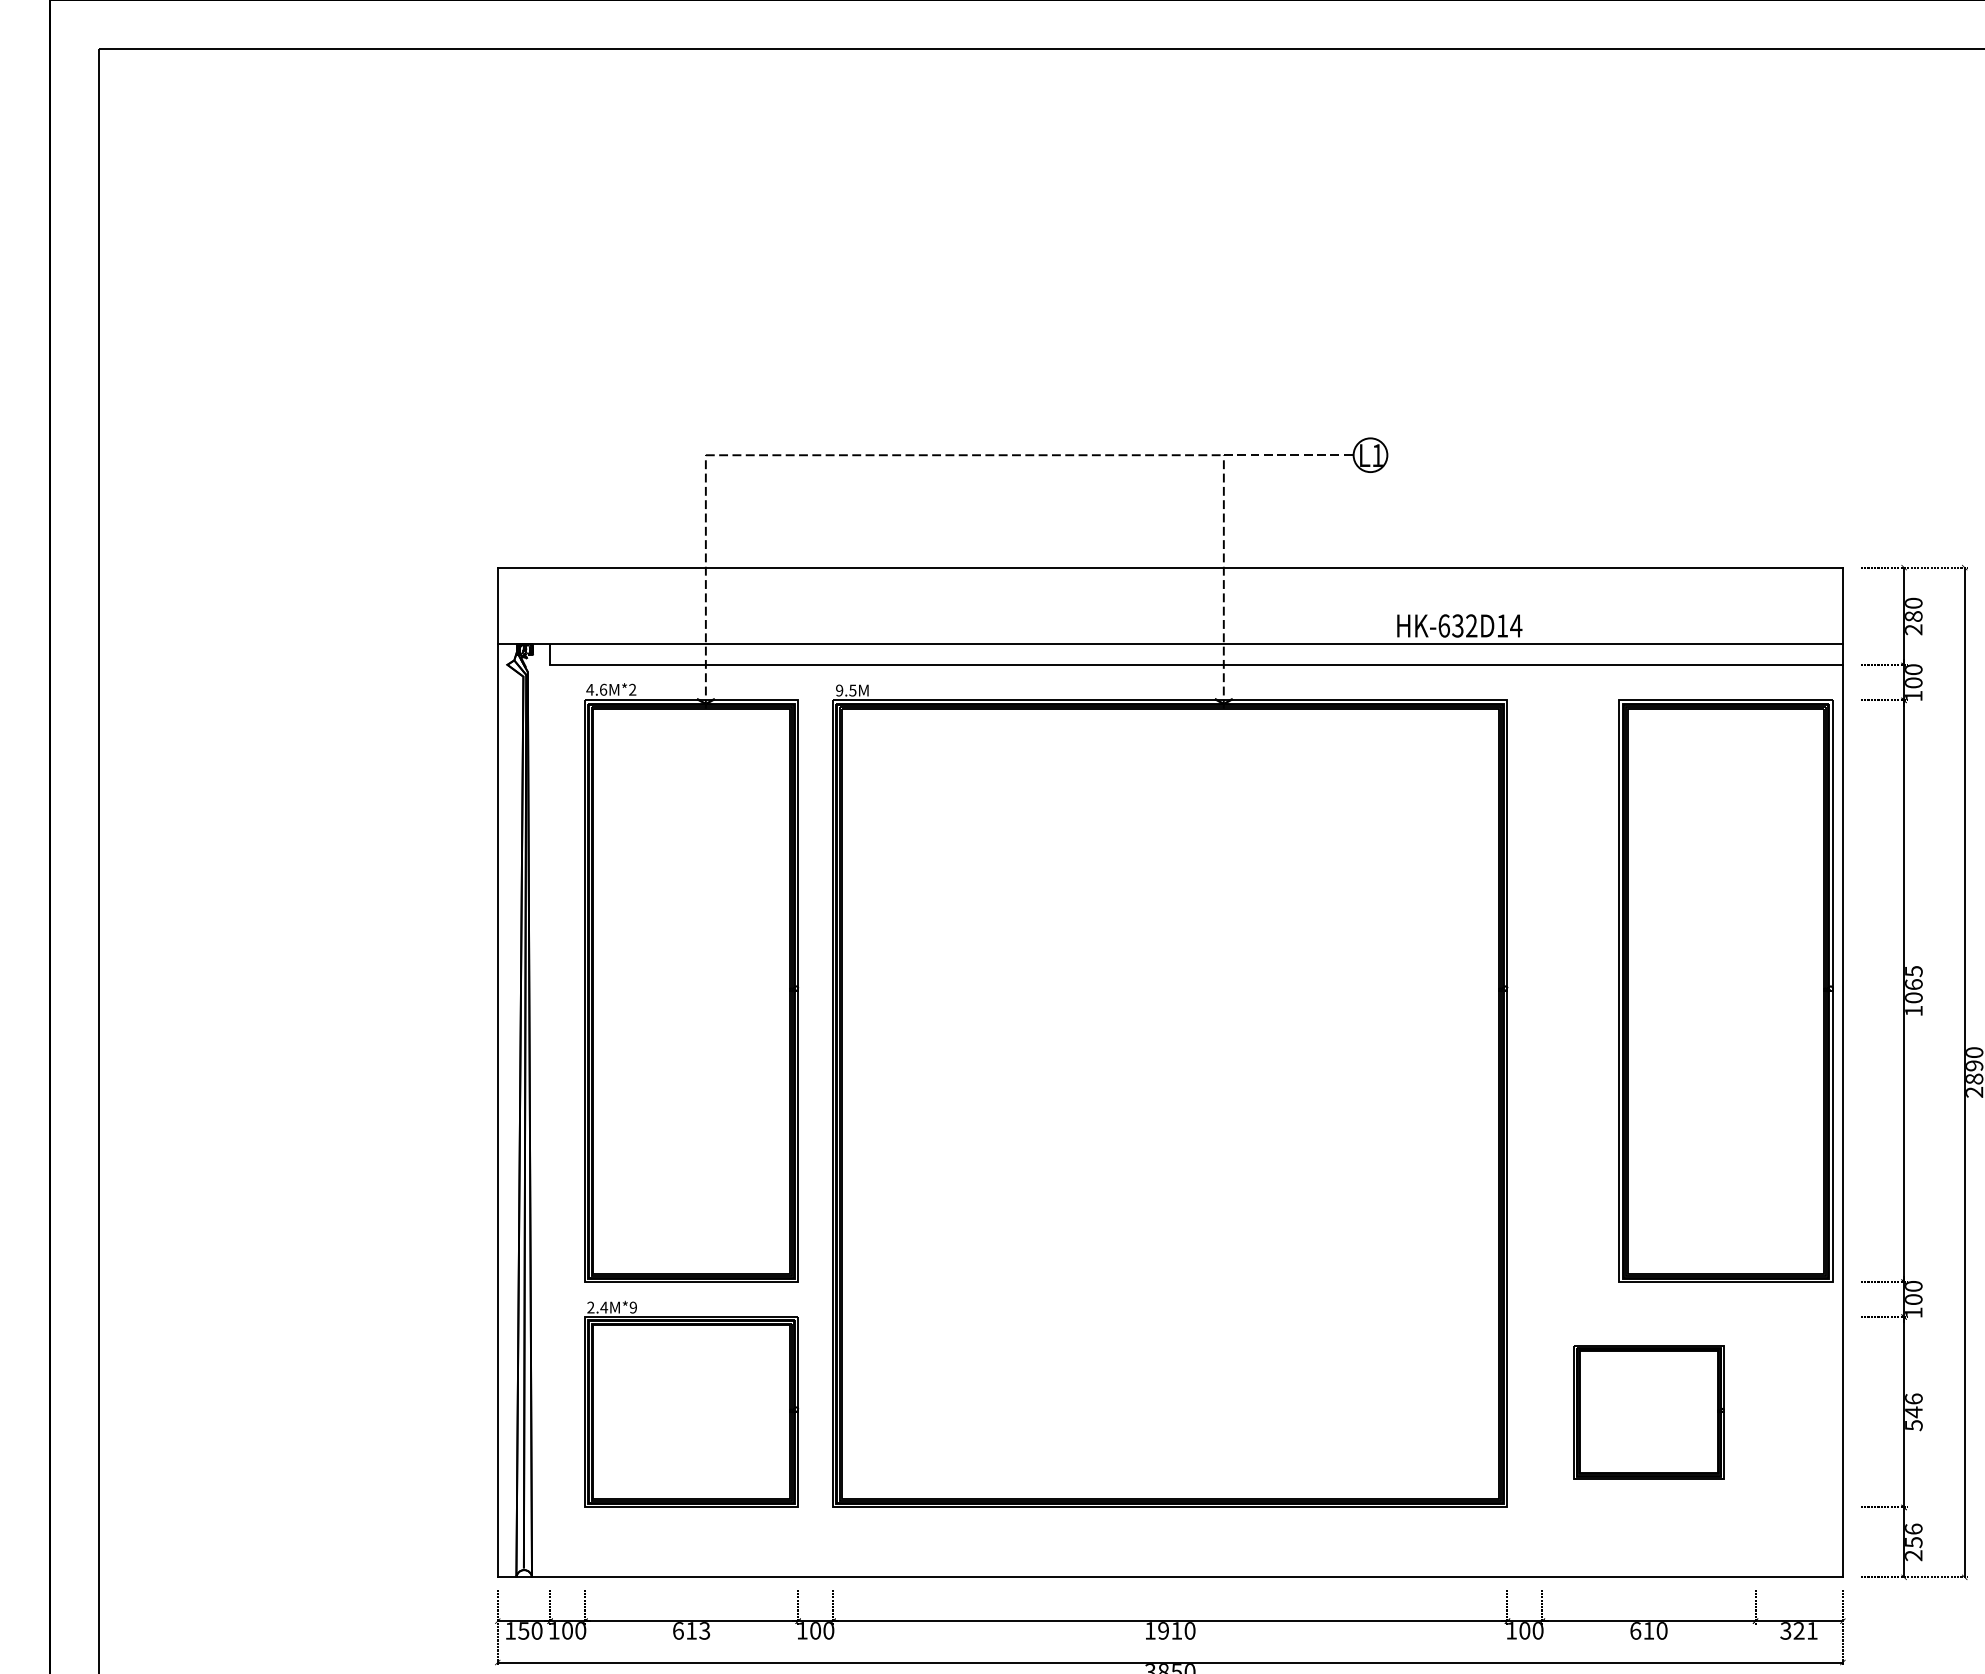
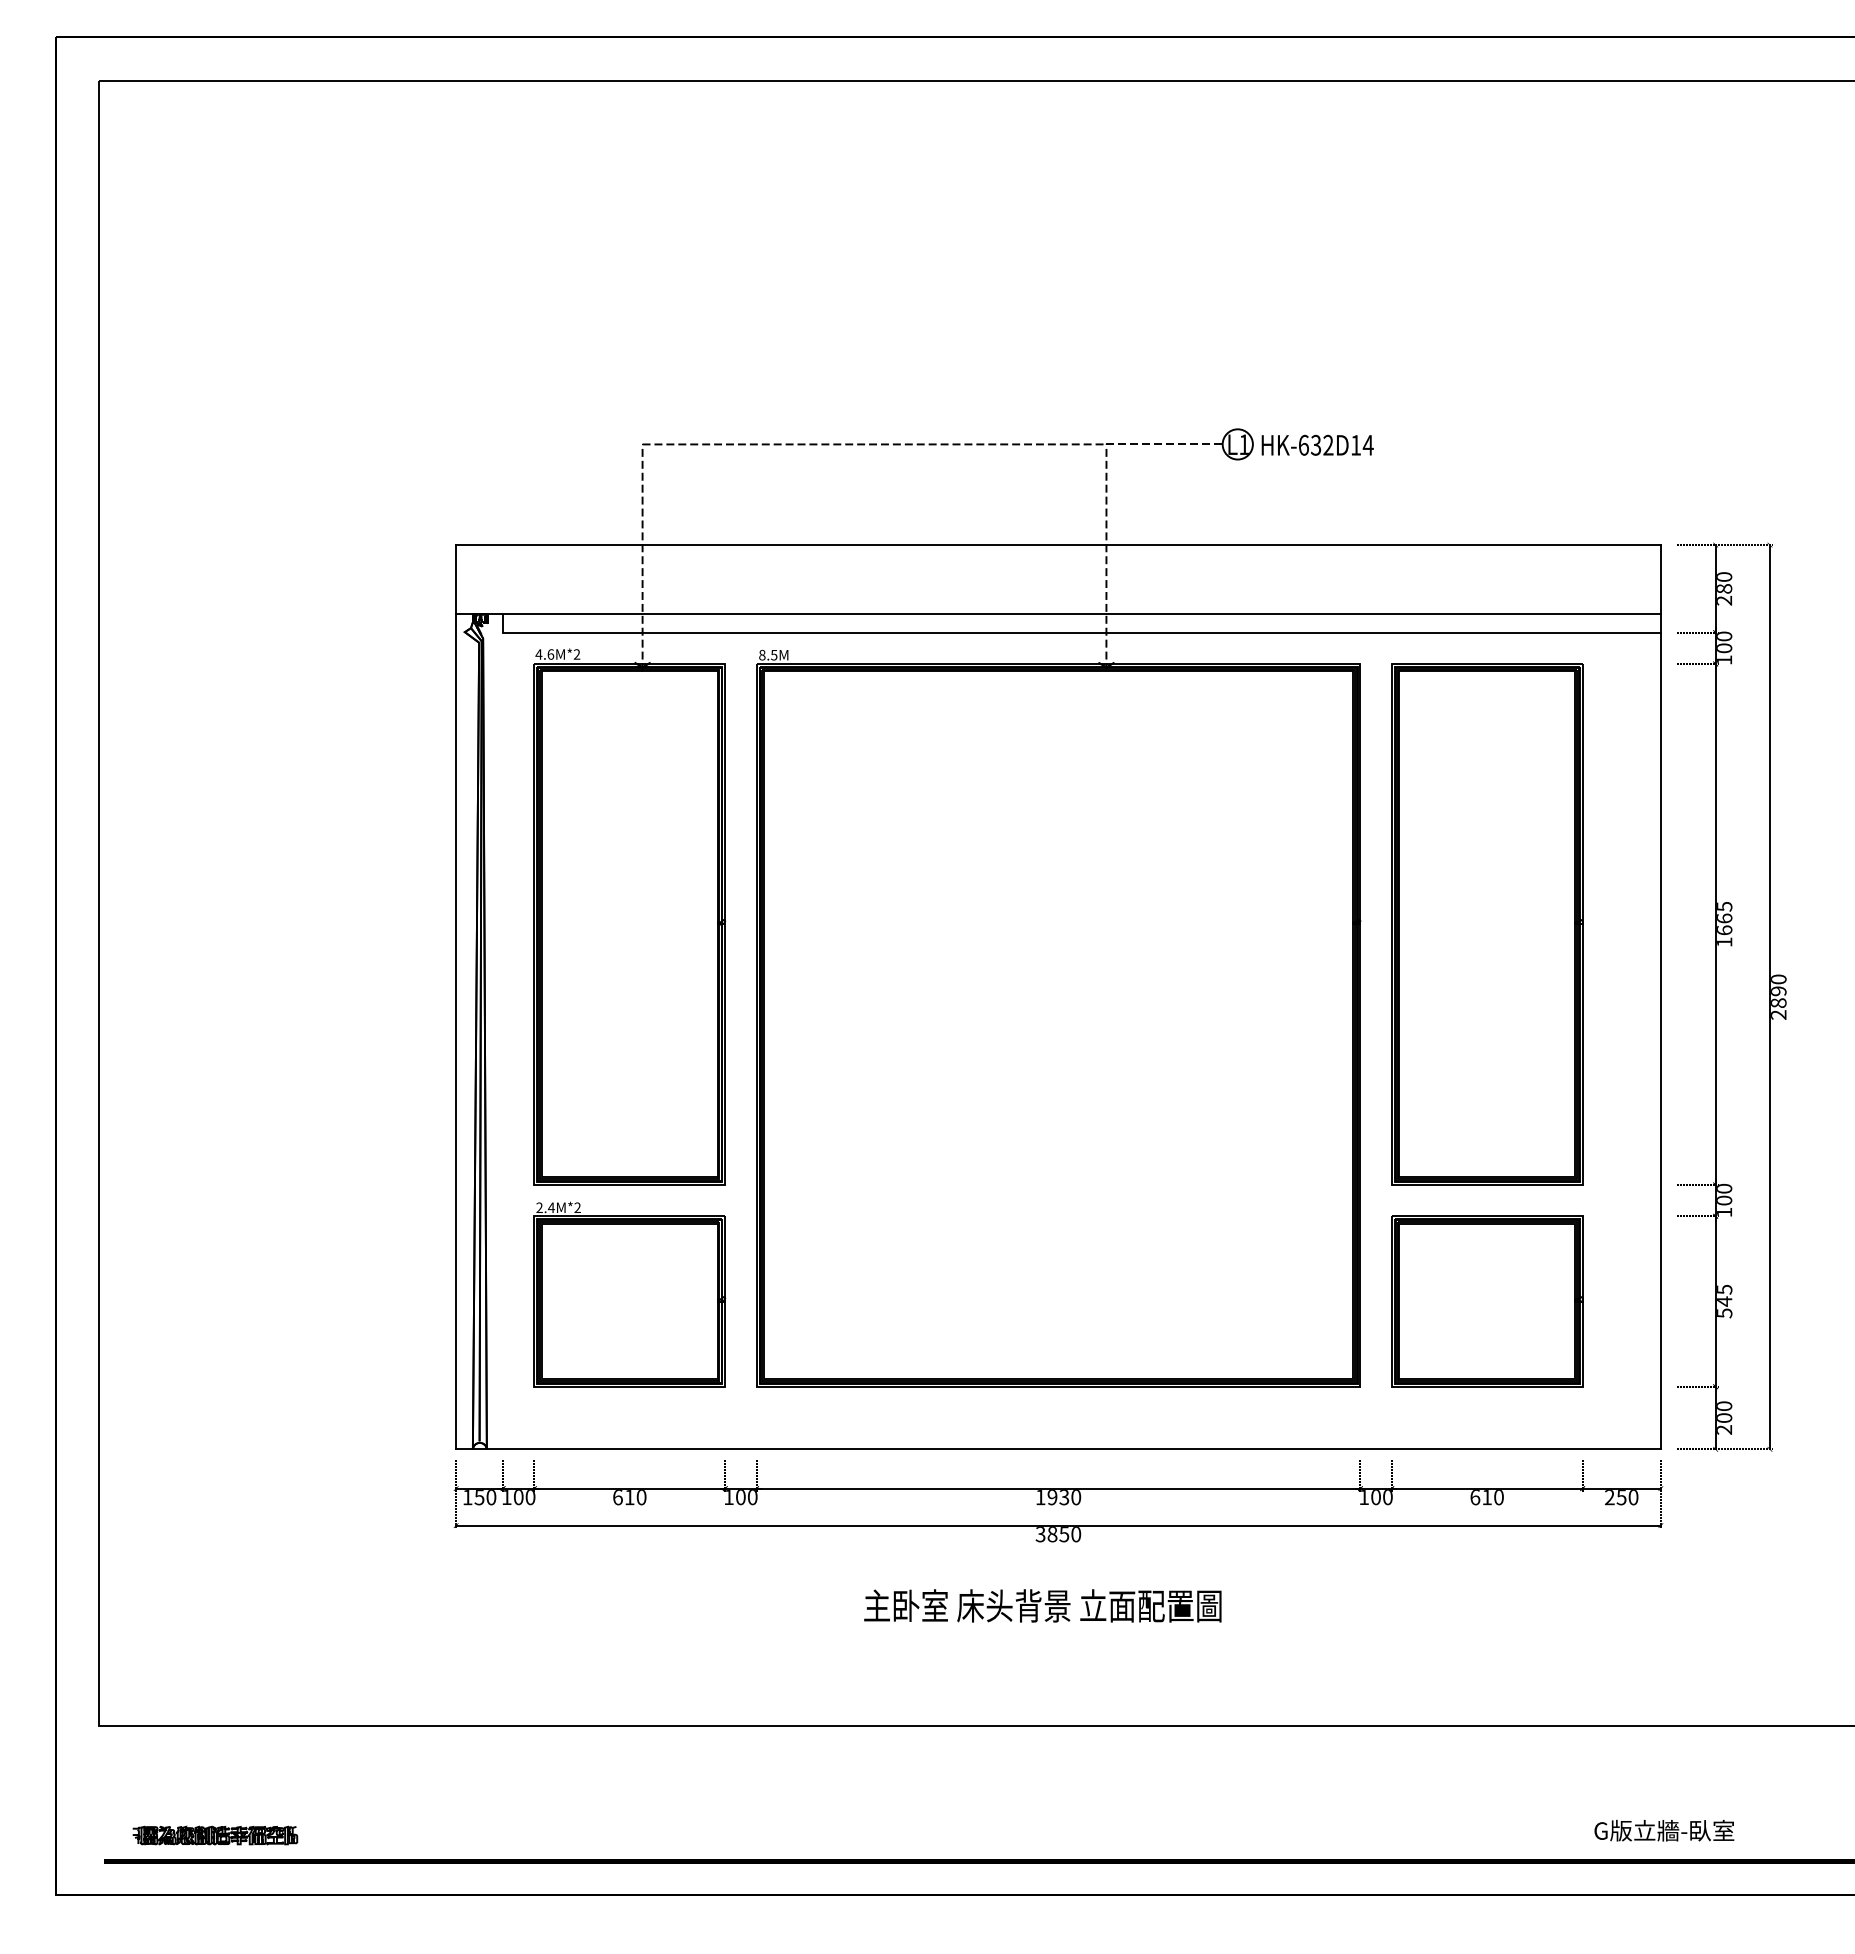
text: (1459, 625) -> (1317, 444), moved
text: (839, 690) -> (762, 655), 9.5M -> 8.5M
part: (1726, 991) -> (1487, 924), moved
text: (1913, 997) -> (1724, 930), 1065 -> 1665
text: (633, 1308) -> (577, 1208), 2.4M*9 -> 2.4M*2
text: (1913, 1398) -> (1724, 1289), 546 -> 545
part: (1649, 1412) -> (1487, 1301), size x1.43
text: (1913, 1536) -> (1724, 1412), 256 -> 200
text: (704, 1631) -> (641, 1497), 613 -> 610
text: (1176, 1631) -> (1064, 1497), 1910 -> 1930
text: (1798, 1631) -> (1621, 1497), 321 -> 250

